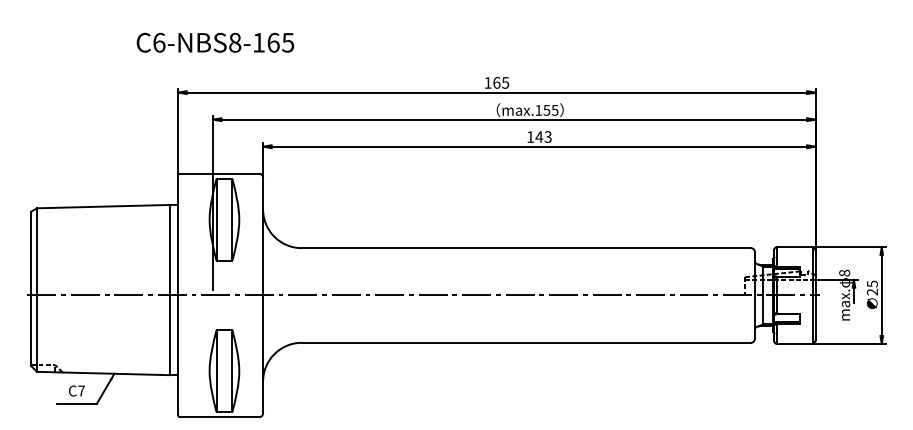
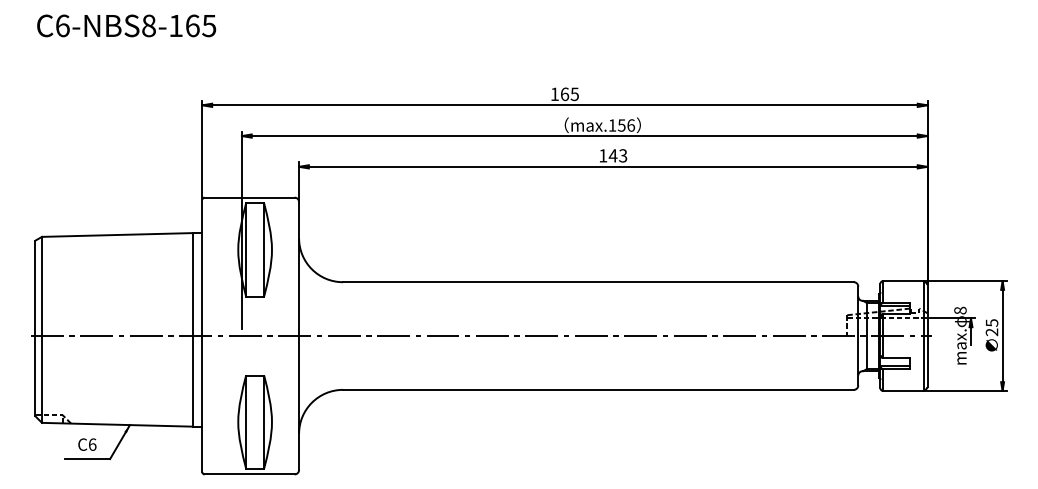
text: (215, 42) -> (126, 25), moved
text: (554, 109) -> (630, 124), max.155 -> max.156
text: (81, 390) -> (92, 444), C7 -> C6

